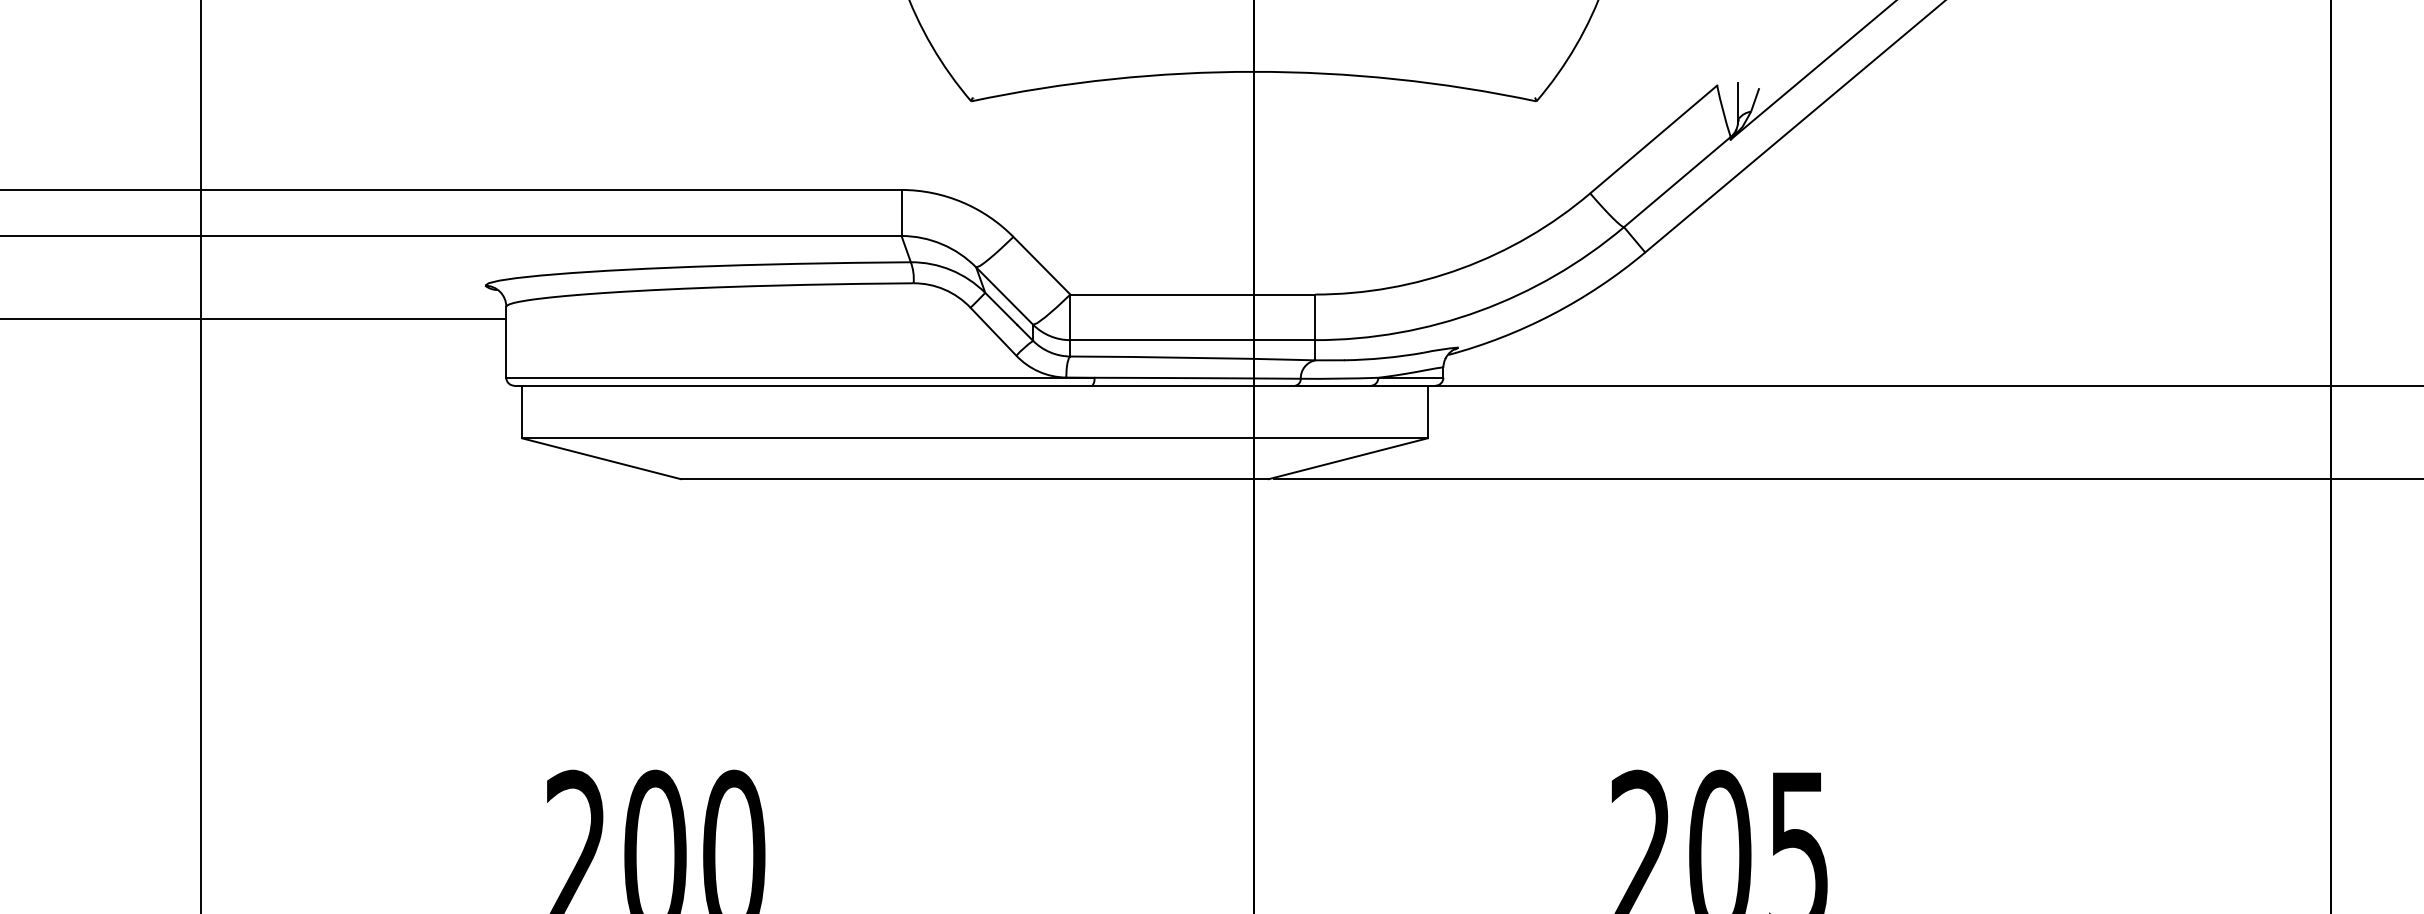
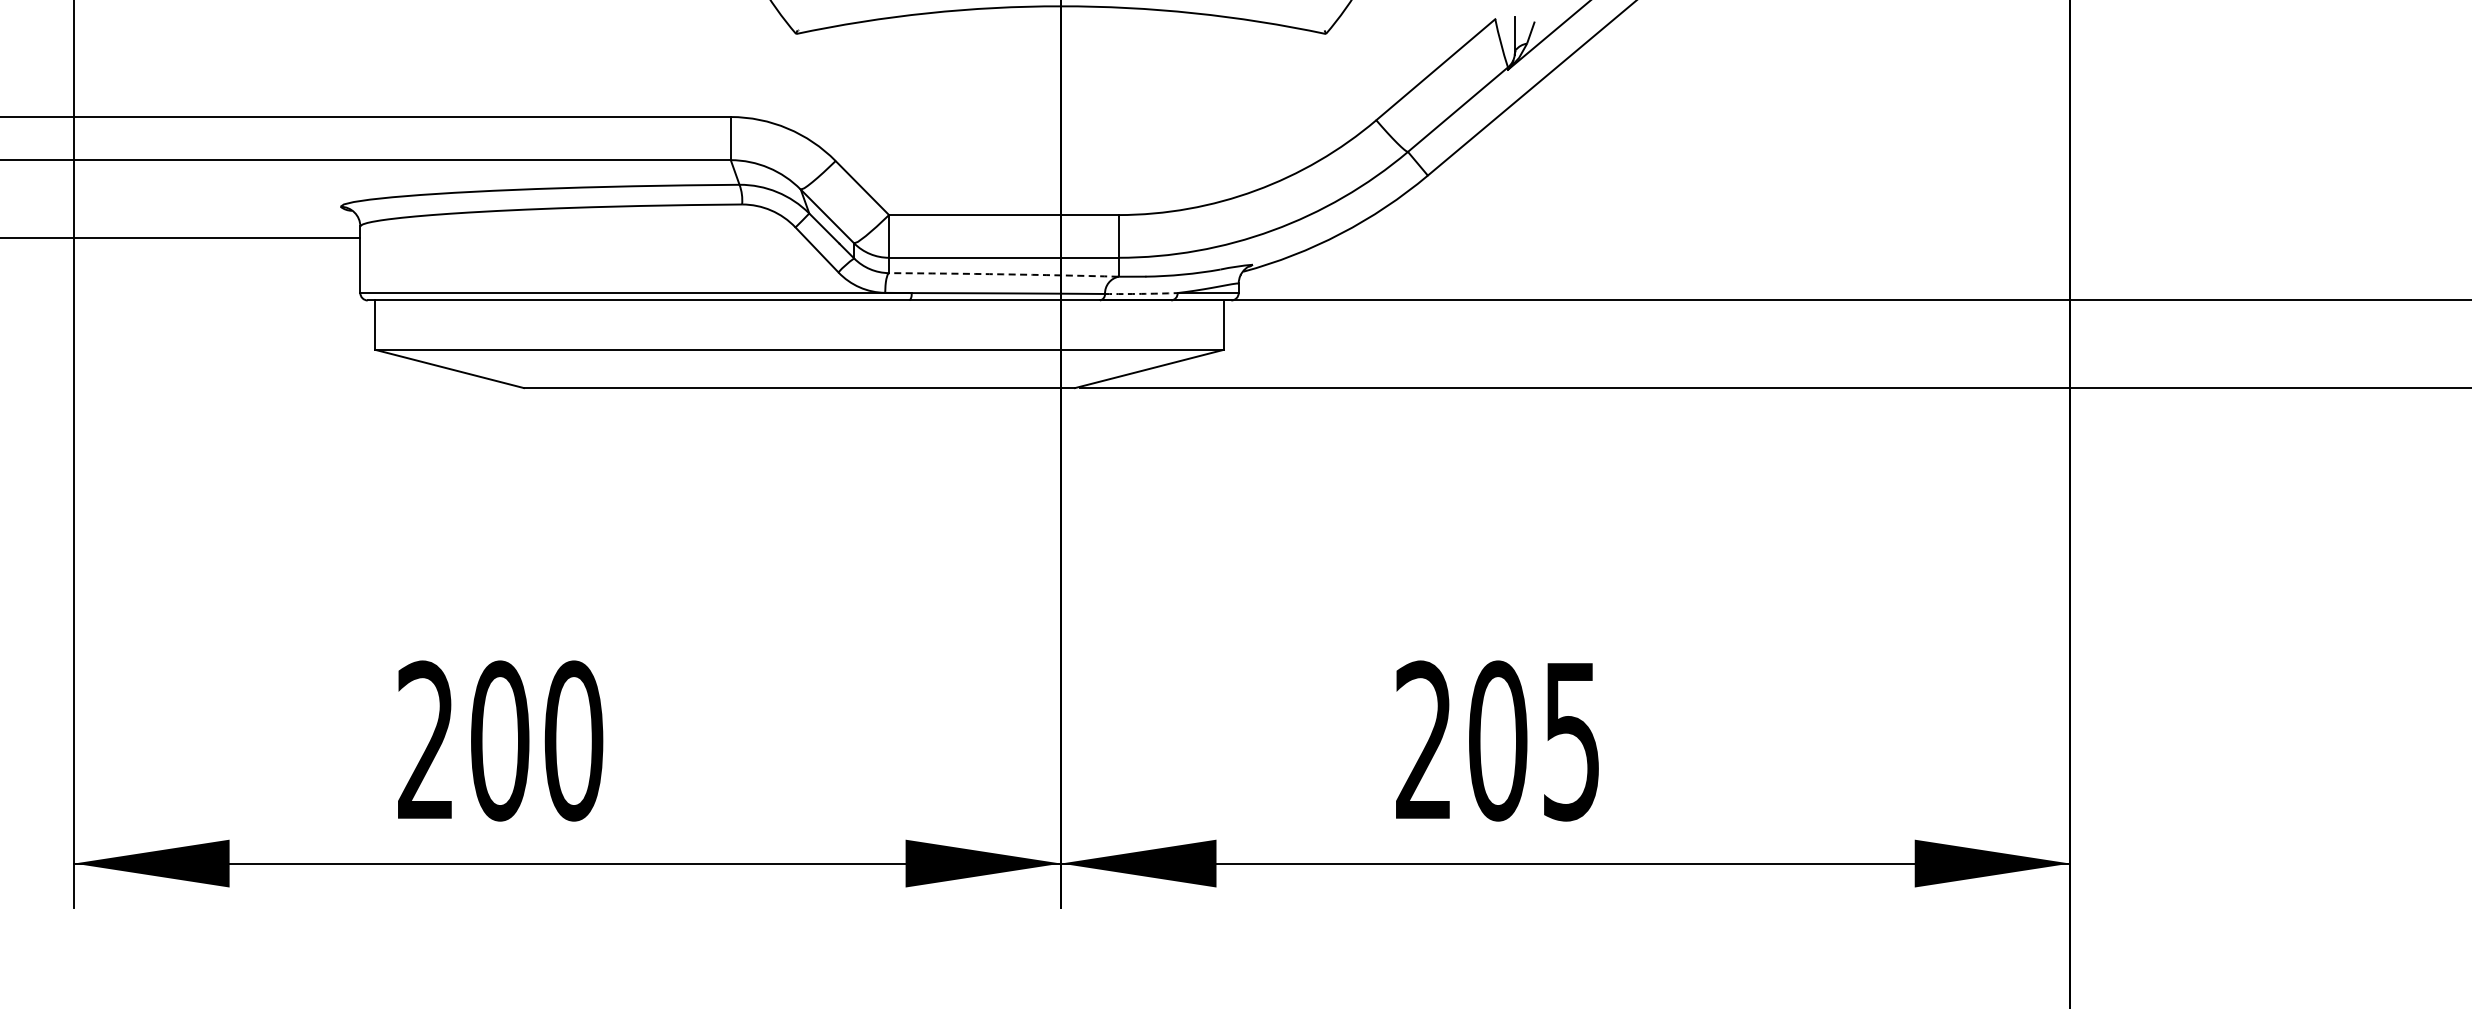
arc: (1192, 357) -> (1003, 274), solid -> dashed
arc: (1339, 378) -> (1141, 293), solid -> dashed

